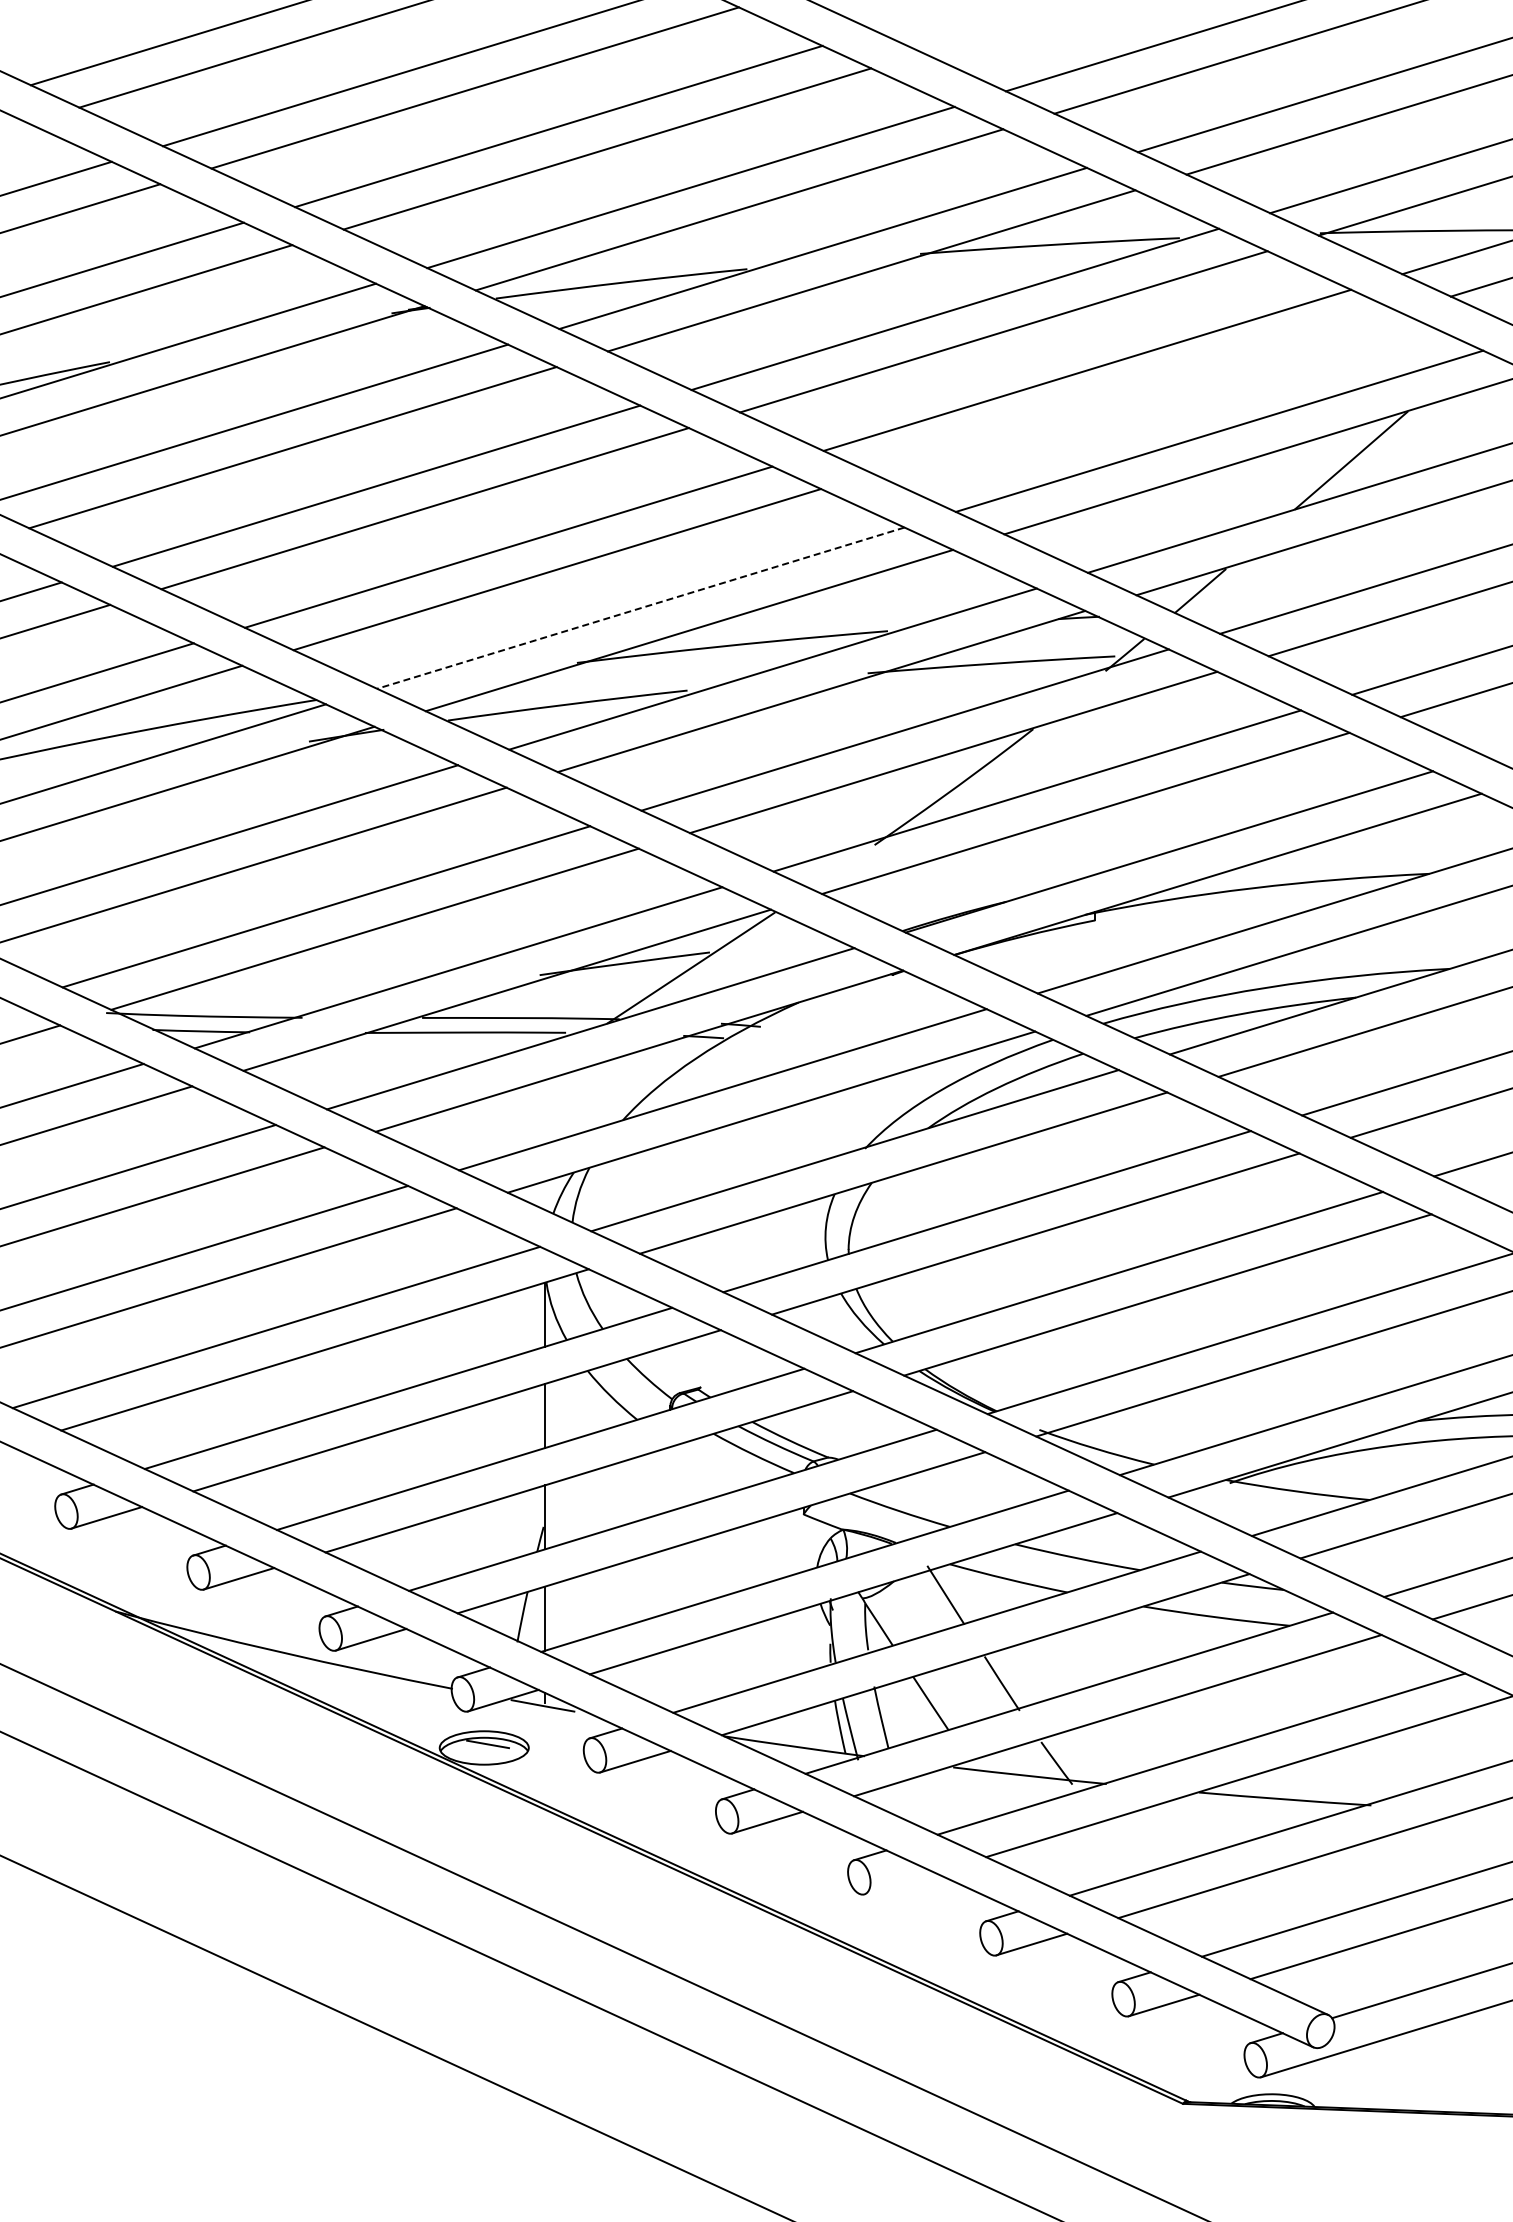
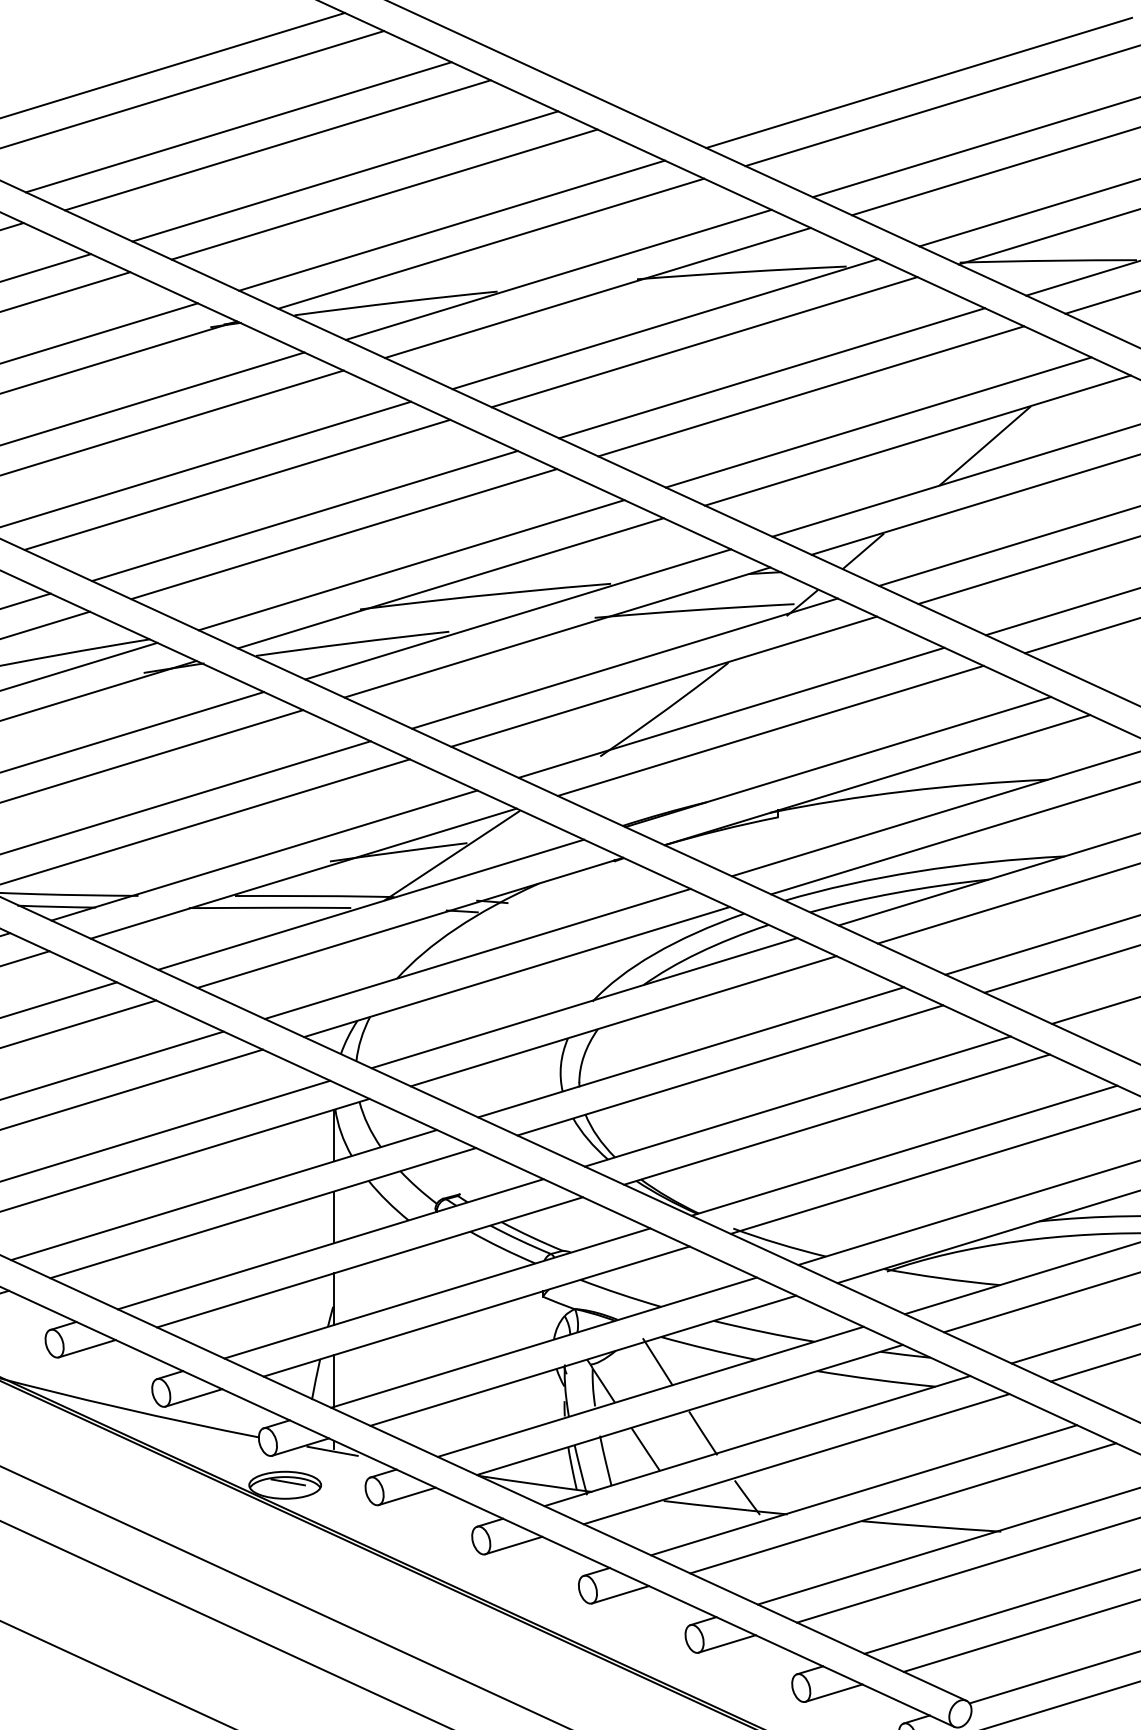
line: (1135, 392) -> (810, 391), added
line: (640, 608) -> (411, 565), dashed -> solid
line: (899, 1883) -> (620, 1594), added

